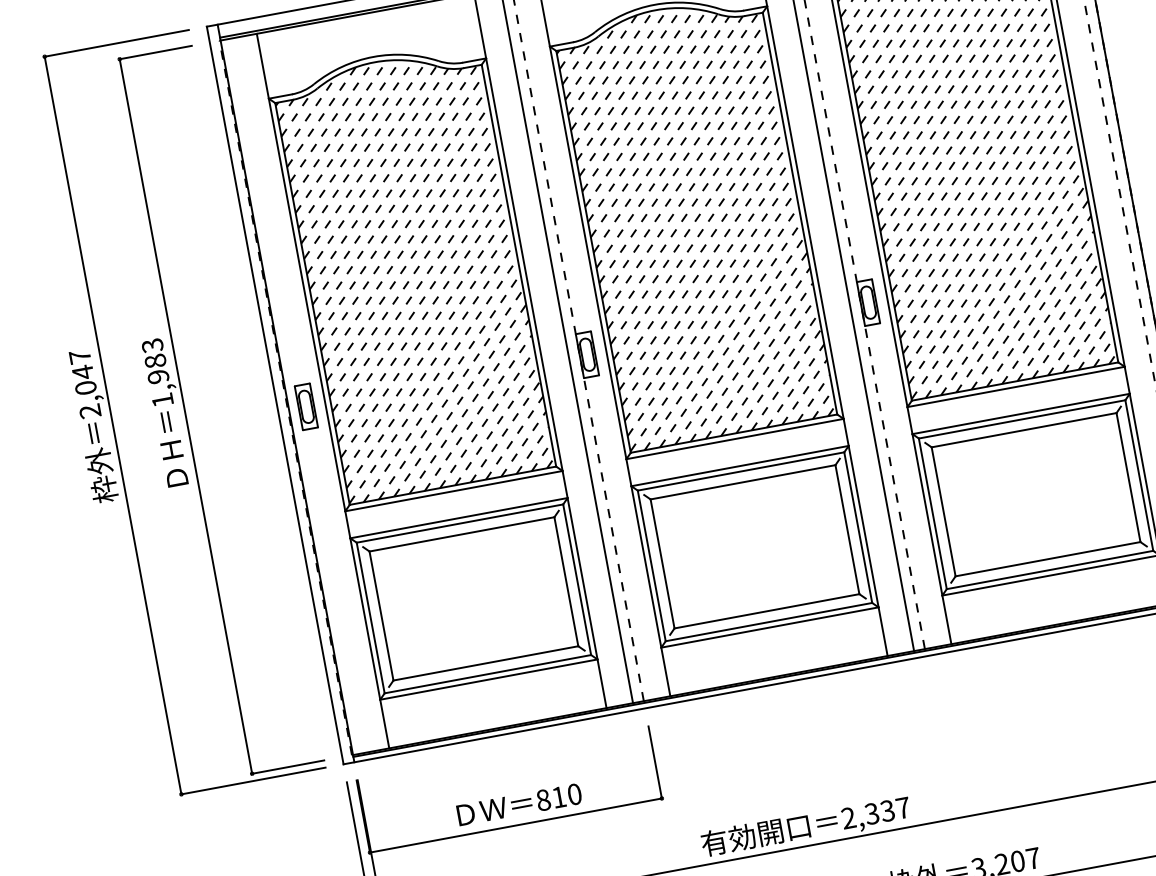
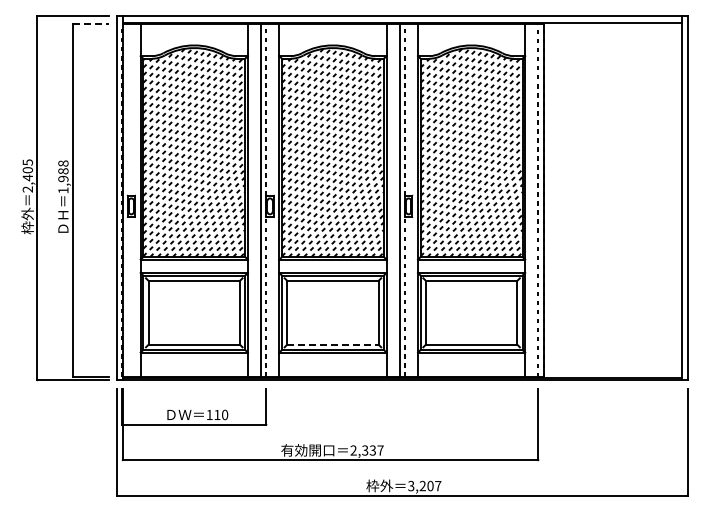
line: (155, 53) -> (90, 24), solid -> dashed
text: (152, 345) -> (63, 163), 1,983 -> 1,988
text: (82, 373) -> (27, 170), 2,047 -> 2,405
line: (765, 611) -> (332, 344), solid -> dashed
text: (542, 799) -> (209, 414), 810 -> 110

